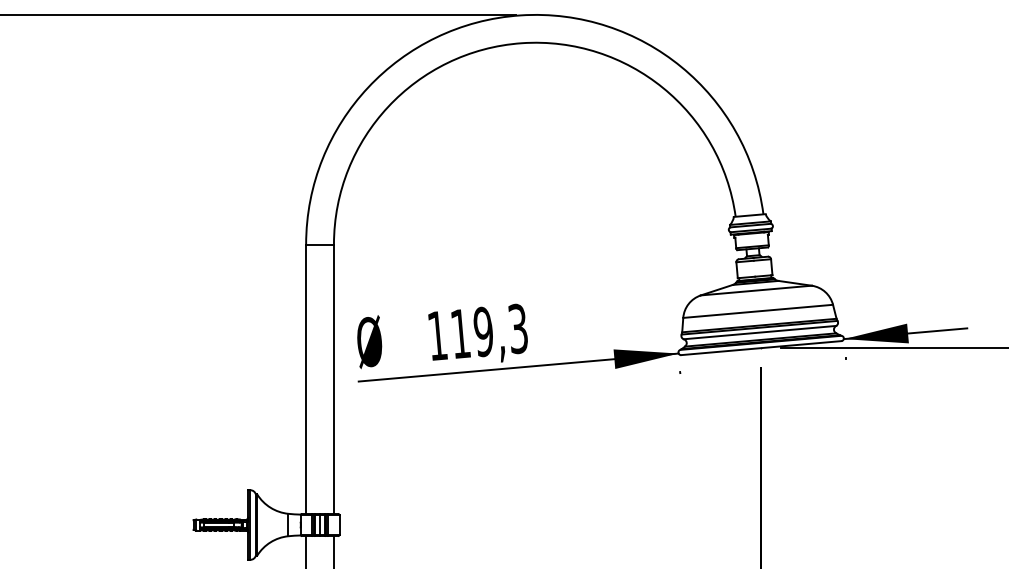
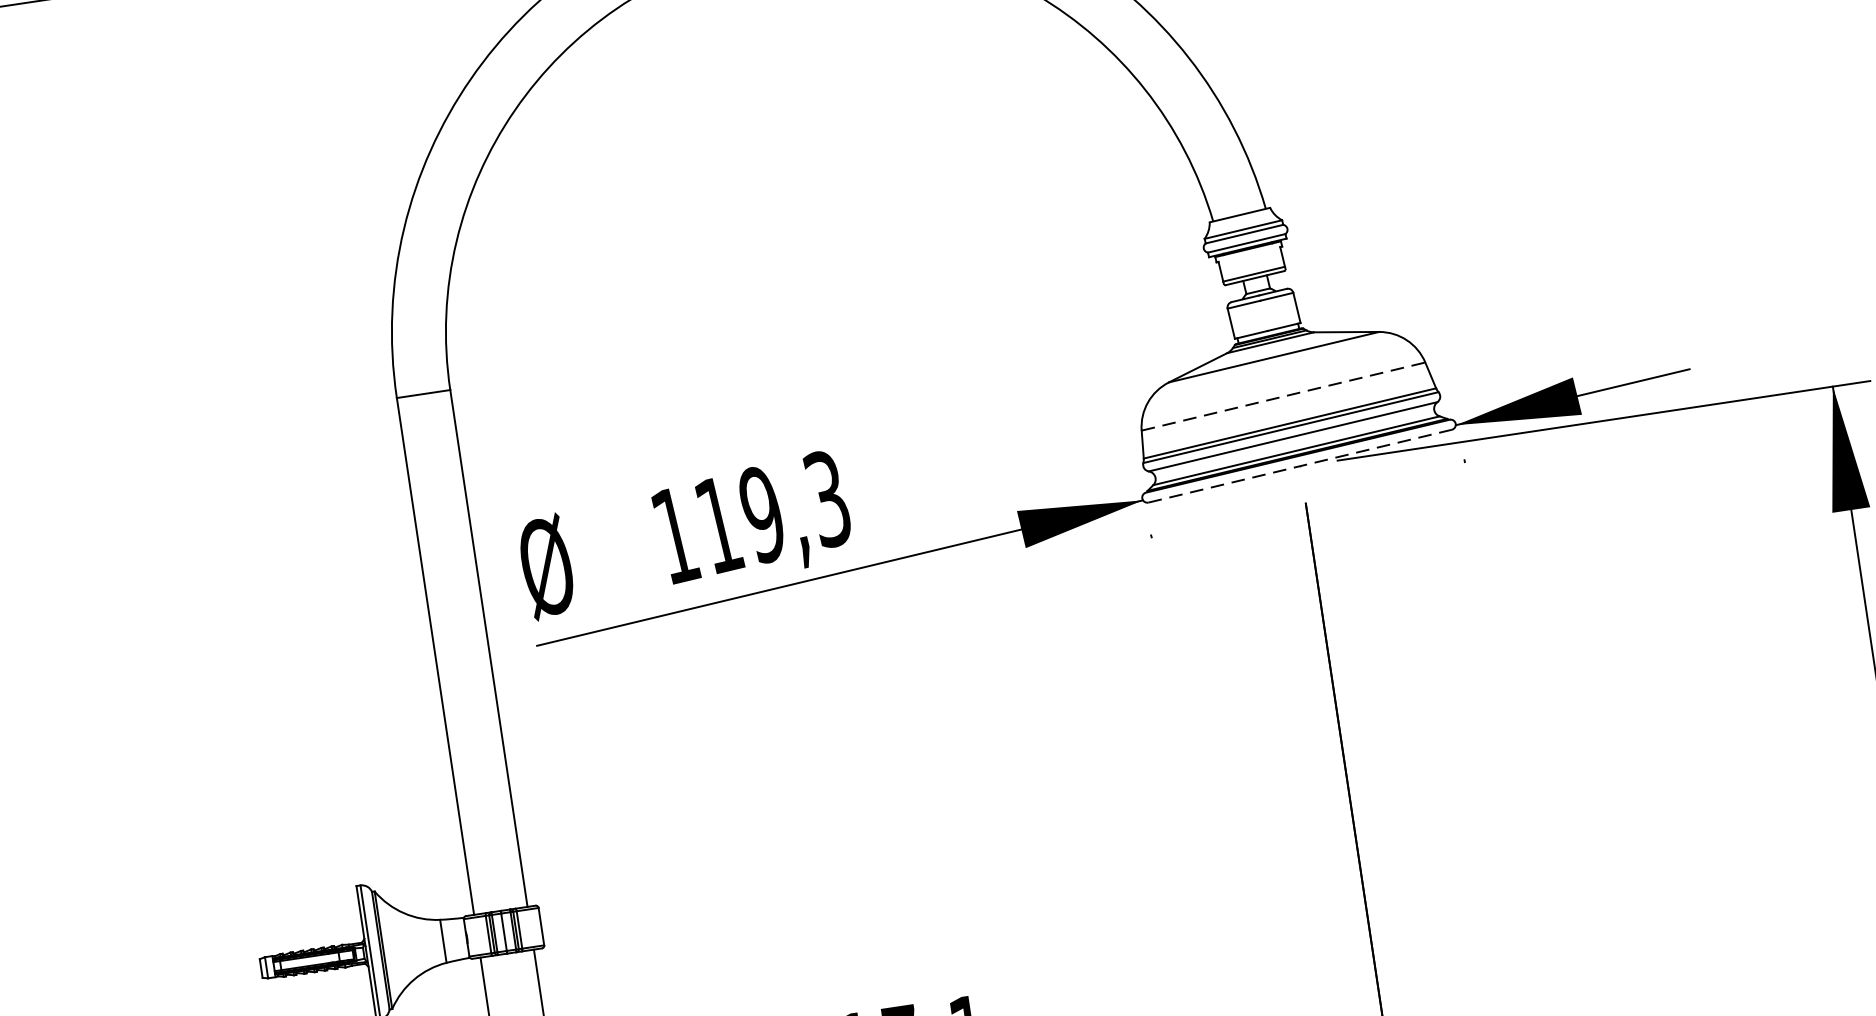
line: (758, 311) -> (1284, 396), solid -> dashed
line: (761, 348) -> (1300, 466), solid -> dashed

